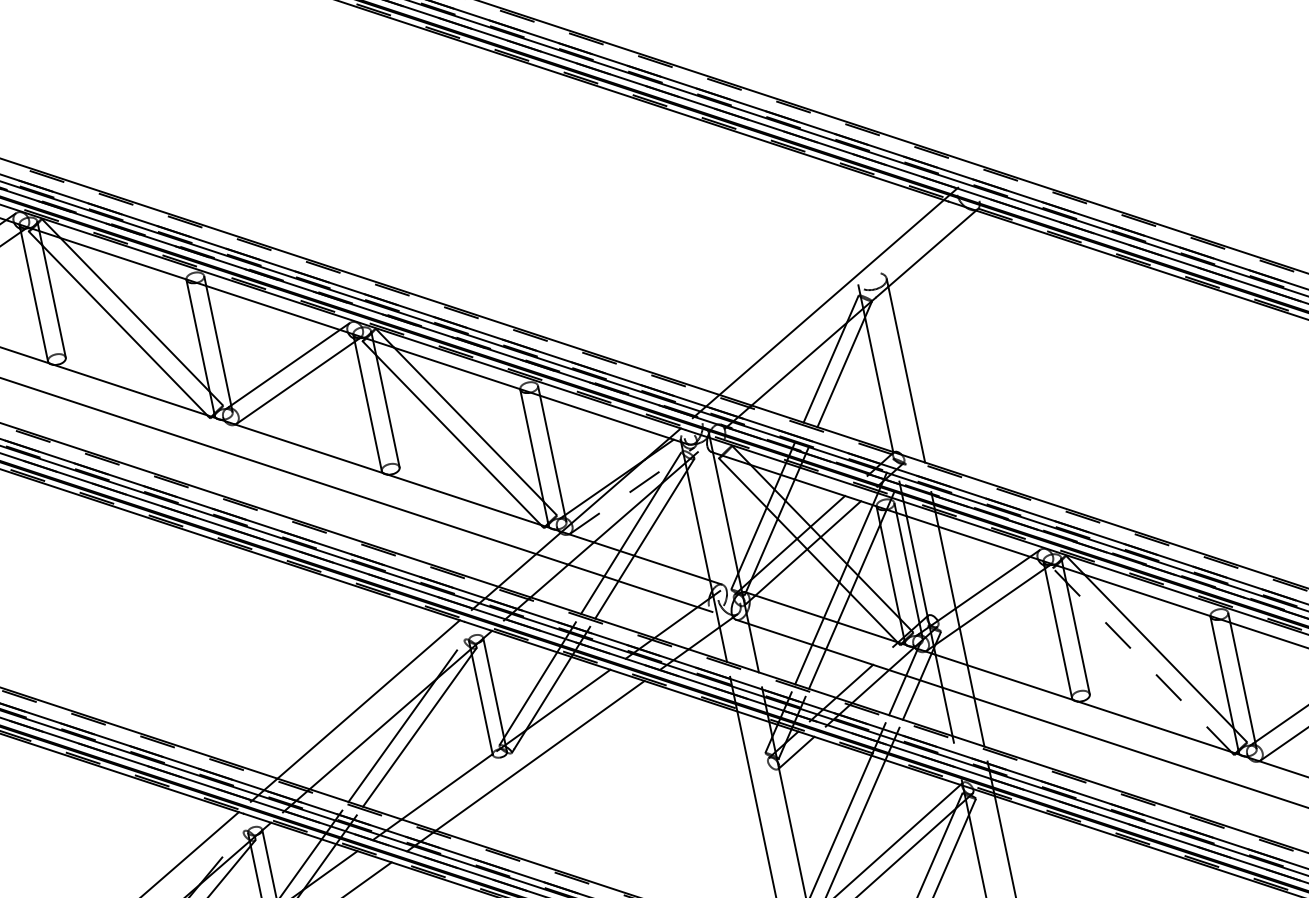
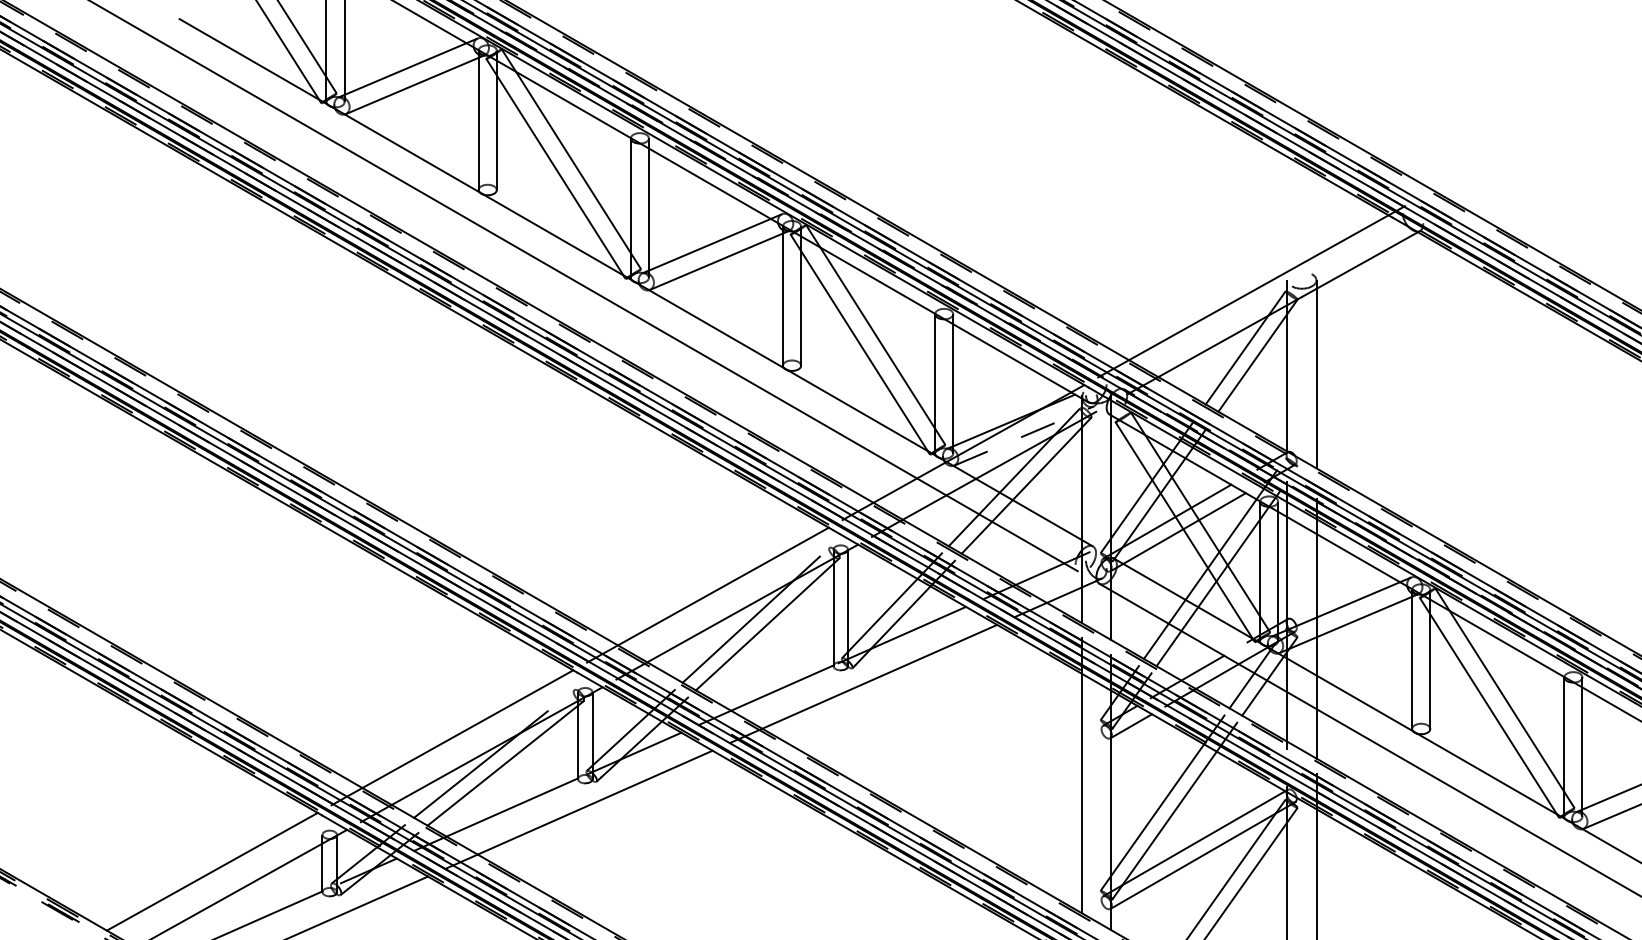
line: (1142, 660) -> (1488, 706), dashed -> solid

